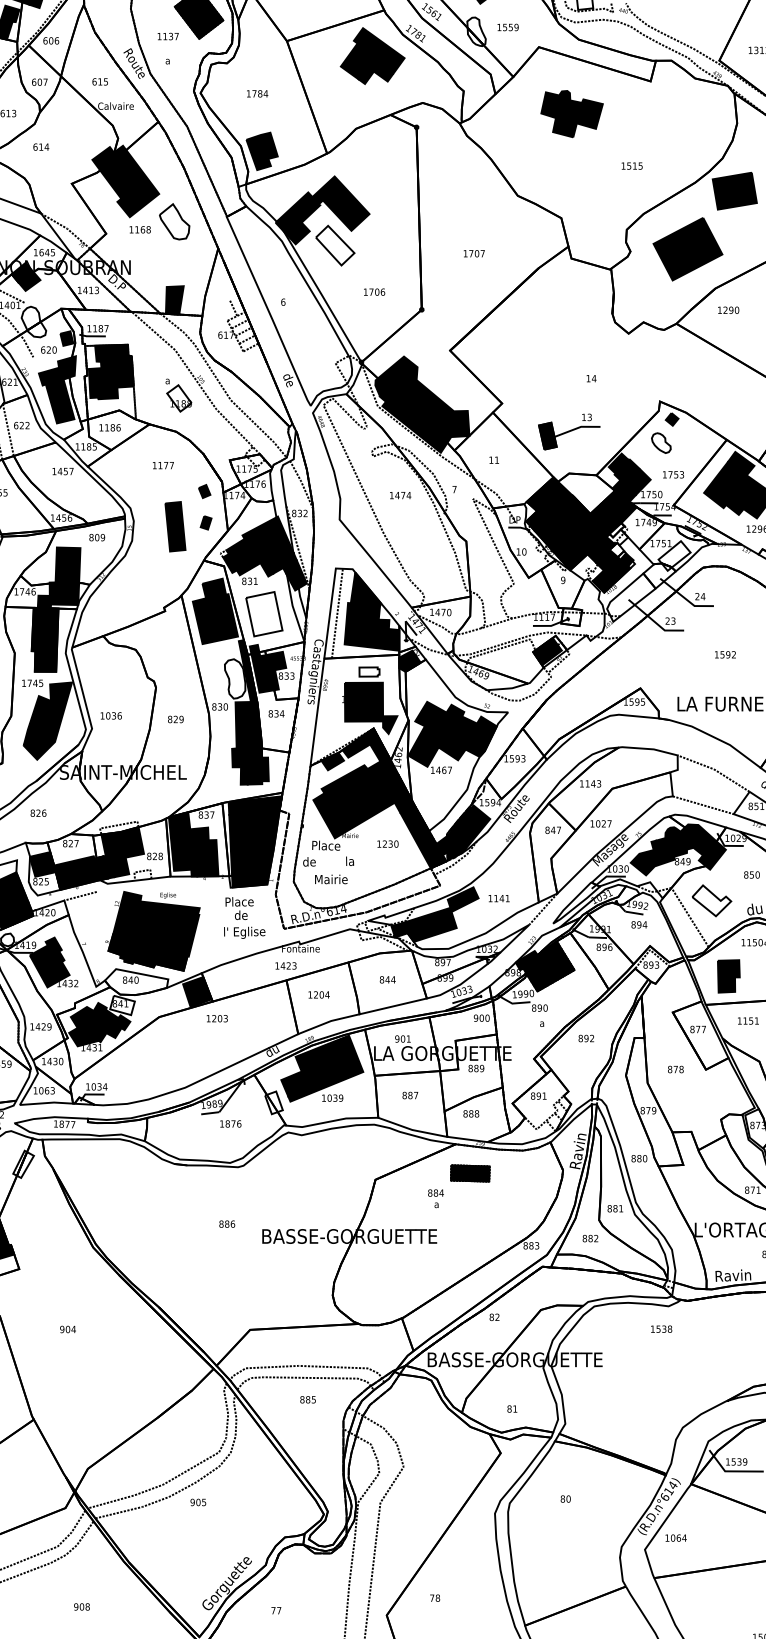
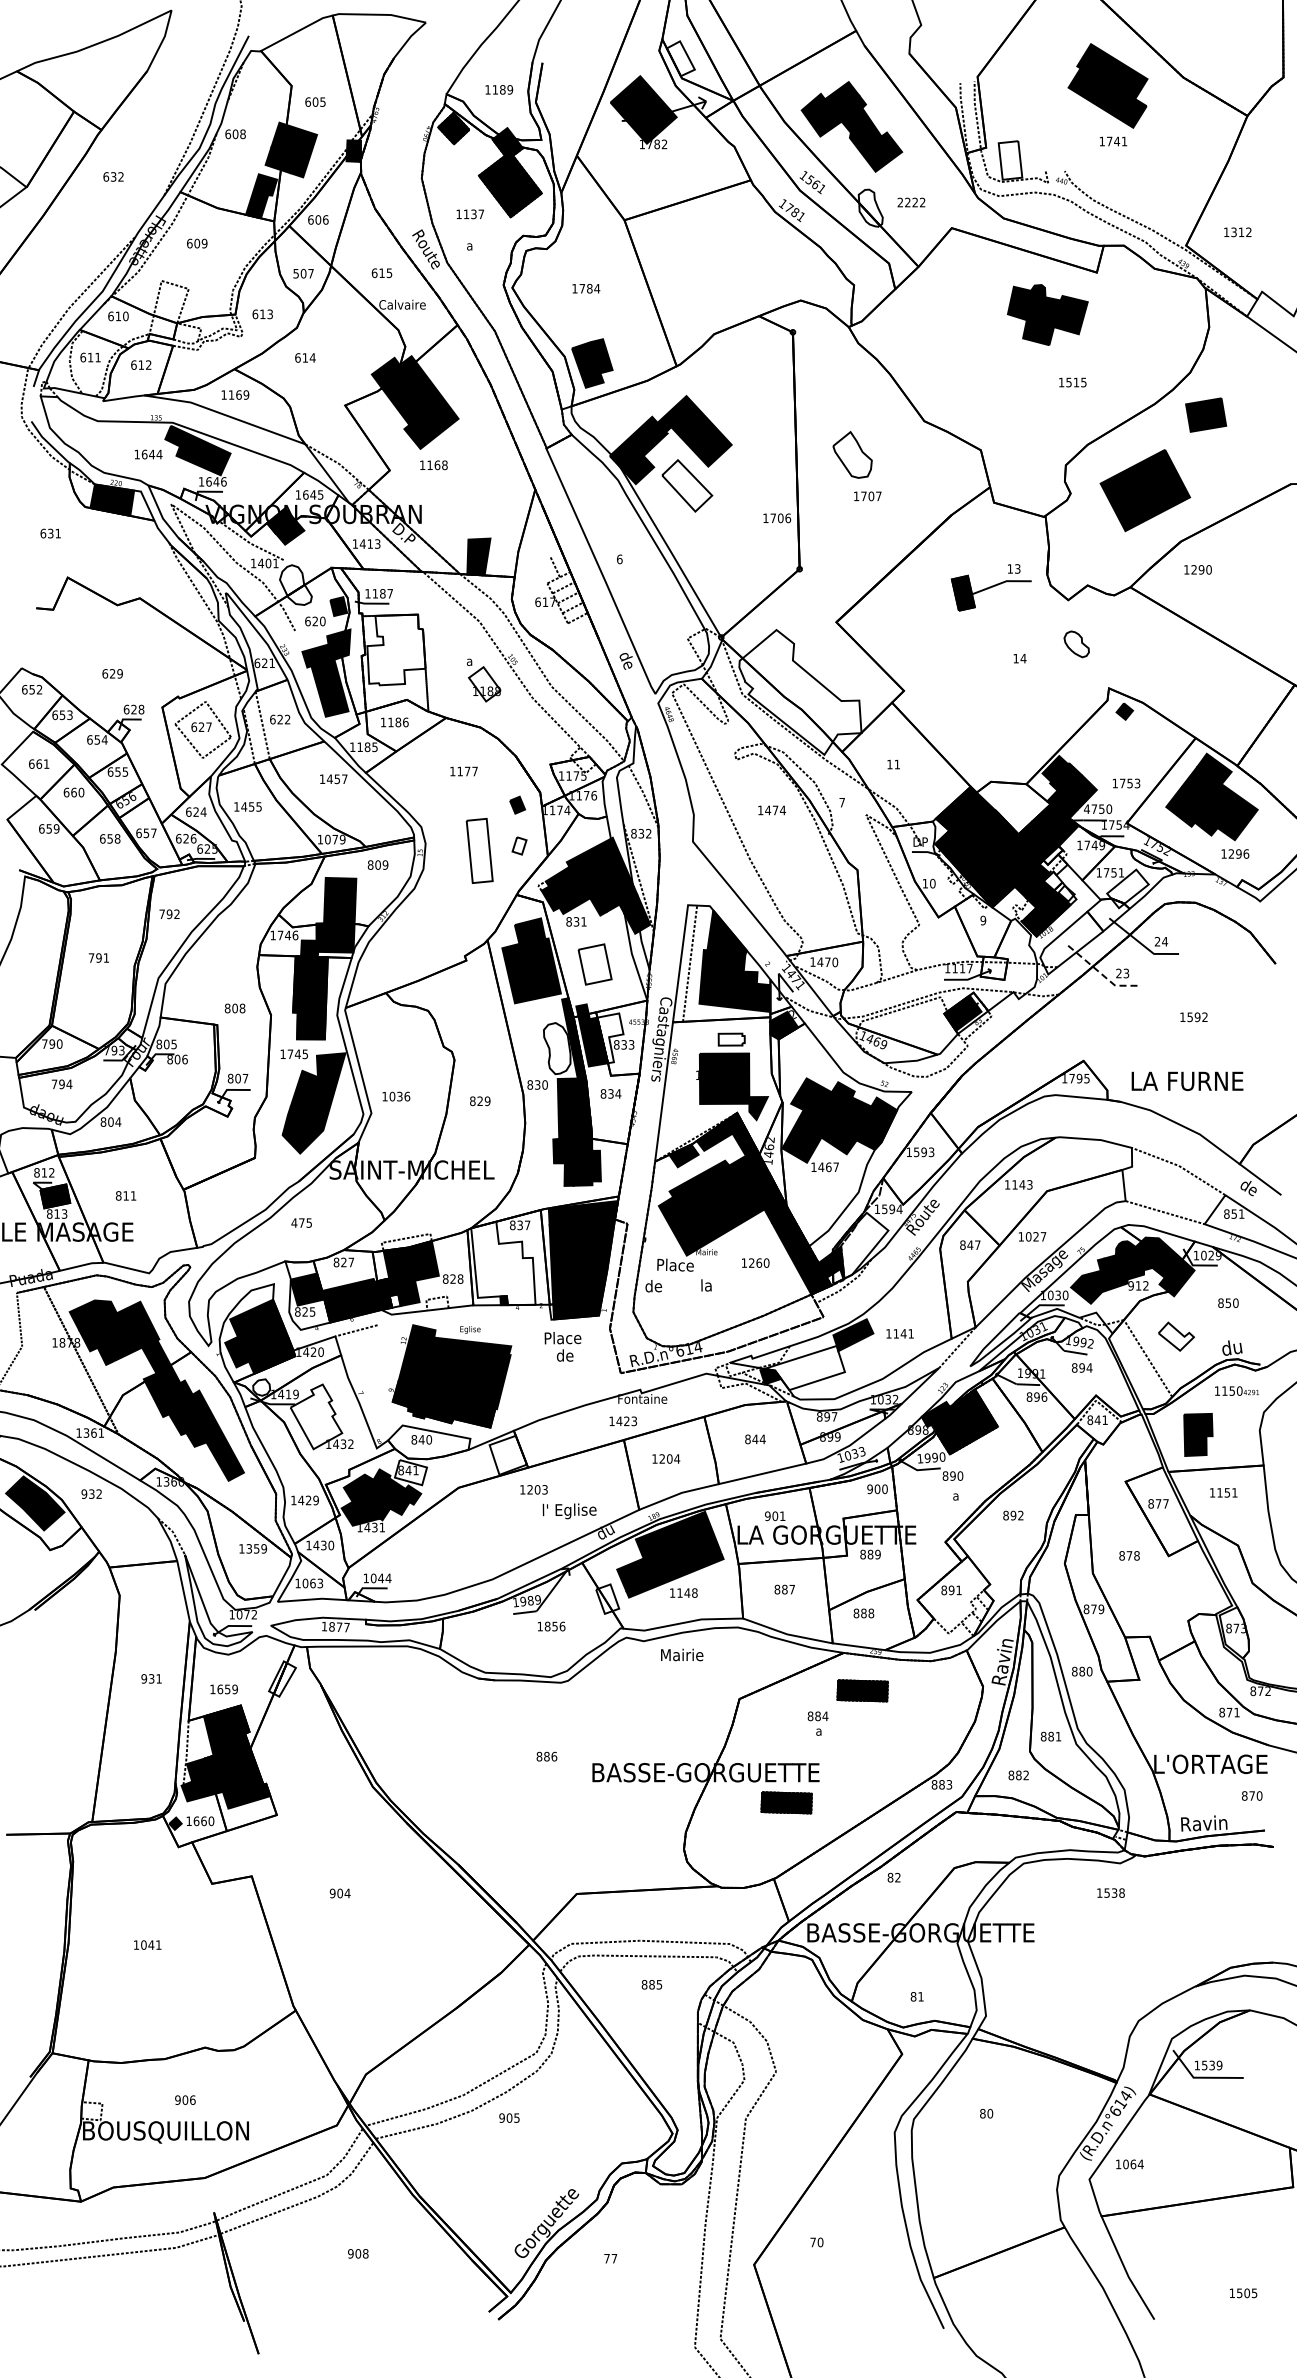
text: (507, 27) -> (911, 202), 1559 -> 2222
part: (372, 55) -> (735, 239), removed
text: (34, 82) -> (296, 273), 607 -> 507
part: (571, 113) -> (1047, 314), moved
part: (734, 190) -> (1205, 414), size x0.7
part: (174, 221) -> (852, 454), moved
text: (374, 292) -> (777, 518), moved
fill: (111, 371) -> (396, 649), removed
fill: (422, 404) -> (800, 692), removed
part: (568, 431) -> (990, 587), moved
part: (661, 443) -> (1076, 644), moved
text: (642, 494) -> (1086, 808), 1750 -> 4750
text: (63, 517) -> (334, 839), 1456 -> 1079
fill: (206, 522) -> (519, 845), removed
fill: (175, 526) -> (479, 850), removed
fill: (627, 559) -> (1066, 893), removed
part: (263, 614) -> (594, 964), size x0.7
line: (655, 621) -> (1102, 974), solid -> dashed
fill: (276, 671) -> (610, 1038), removed
text: (631, 701) -> (1071, 1078), 1595 -> 1795
text: (38, 812) -> (301, 1222), 826 -> 475
fill: (468, 832) -> (860, 1247), removed
text: (390, 843) -> (759, 1262), 1230 -> 1260
fill: (193, 844) -> (503, 1263), removed
text: (682, 861) -> (1138, 1285), 849 -> 912
fill: (109, 872) -> (394, 1300), removed
text: (331, 879) -> (682, 1654), moved
part: (711, 900) -> (1176, 1336), size x0.7
fill: (425, 924) -> (804, 1367), removed
text: (244, 932) -> (569, 1511), moved
fill: (49, 962) -> (316, 1416), removed
text: (653, 965) -> (1100, 1420), 893 -> 841
fill: (196, 991) -> (507, 1454), removed
text: (99, 1086) -> (381, 1578), 1034 -> 1044
text: (335, 1097) -> (687, 1592), 1039 -> 1148
text: (233, 1123) -> (554, 1626), 1876 -> 1856
part: (411, 1259) -> (786, 1802), added
text: (437, 1598) -> (820, 2242), 78 -> 70

